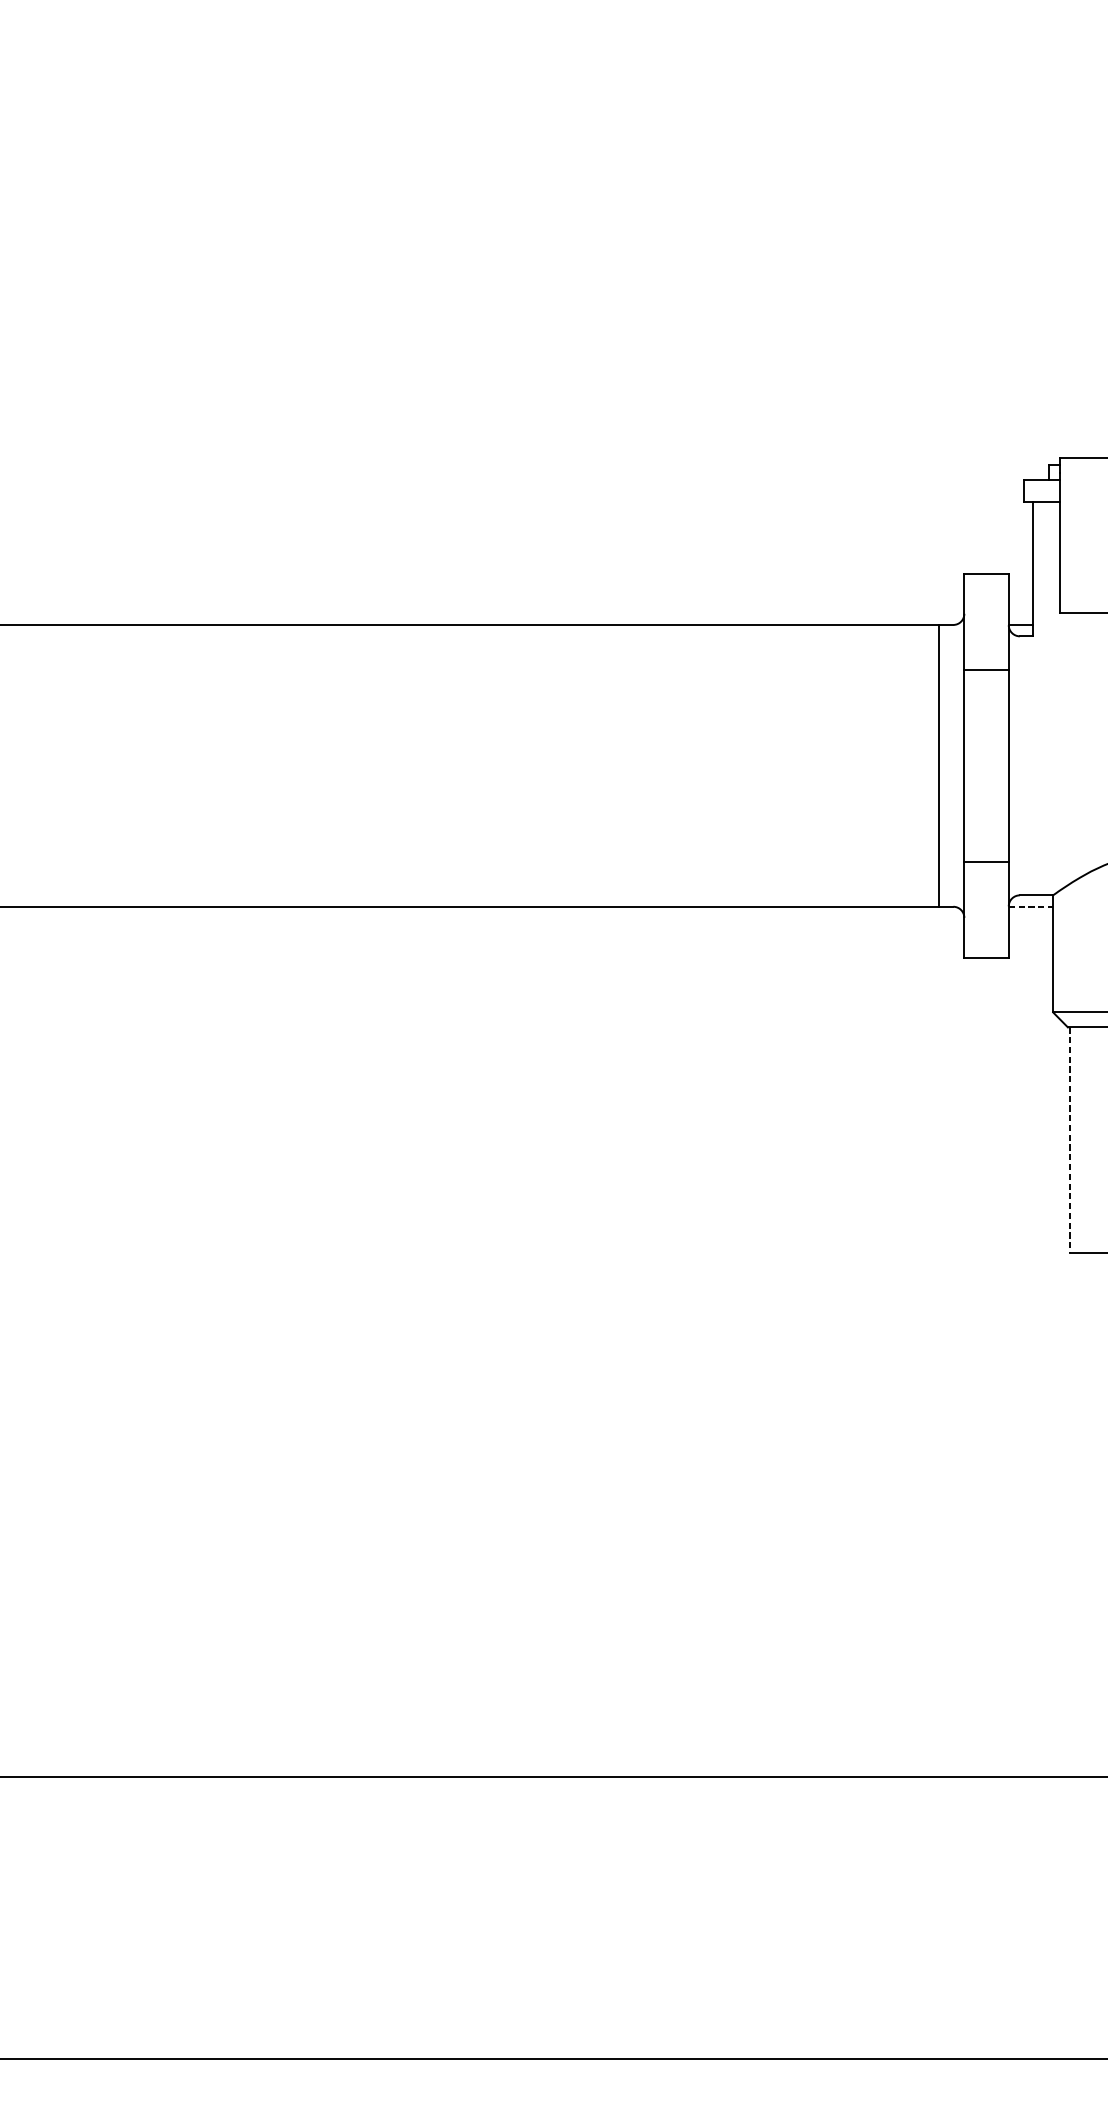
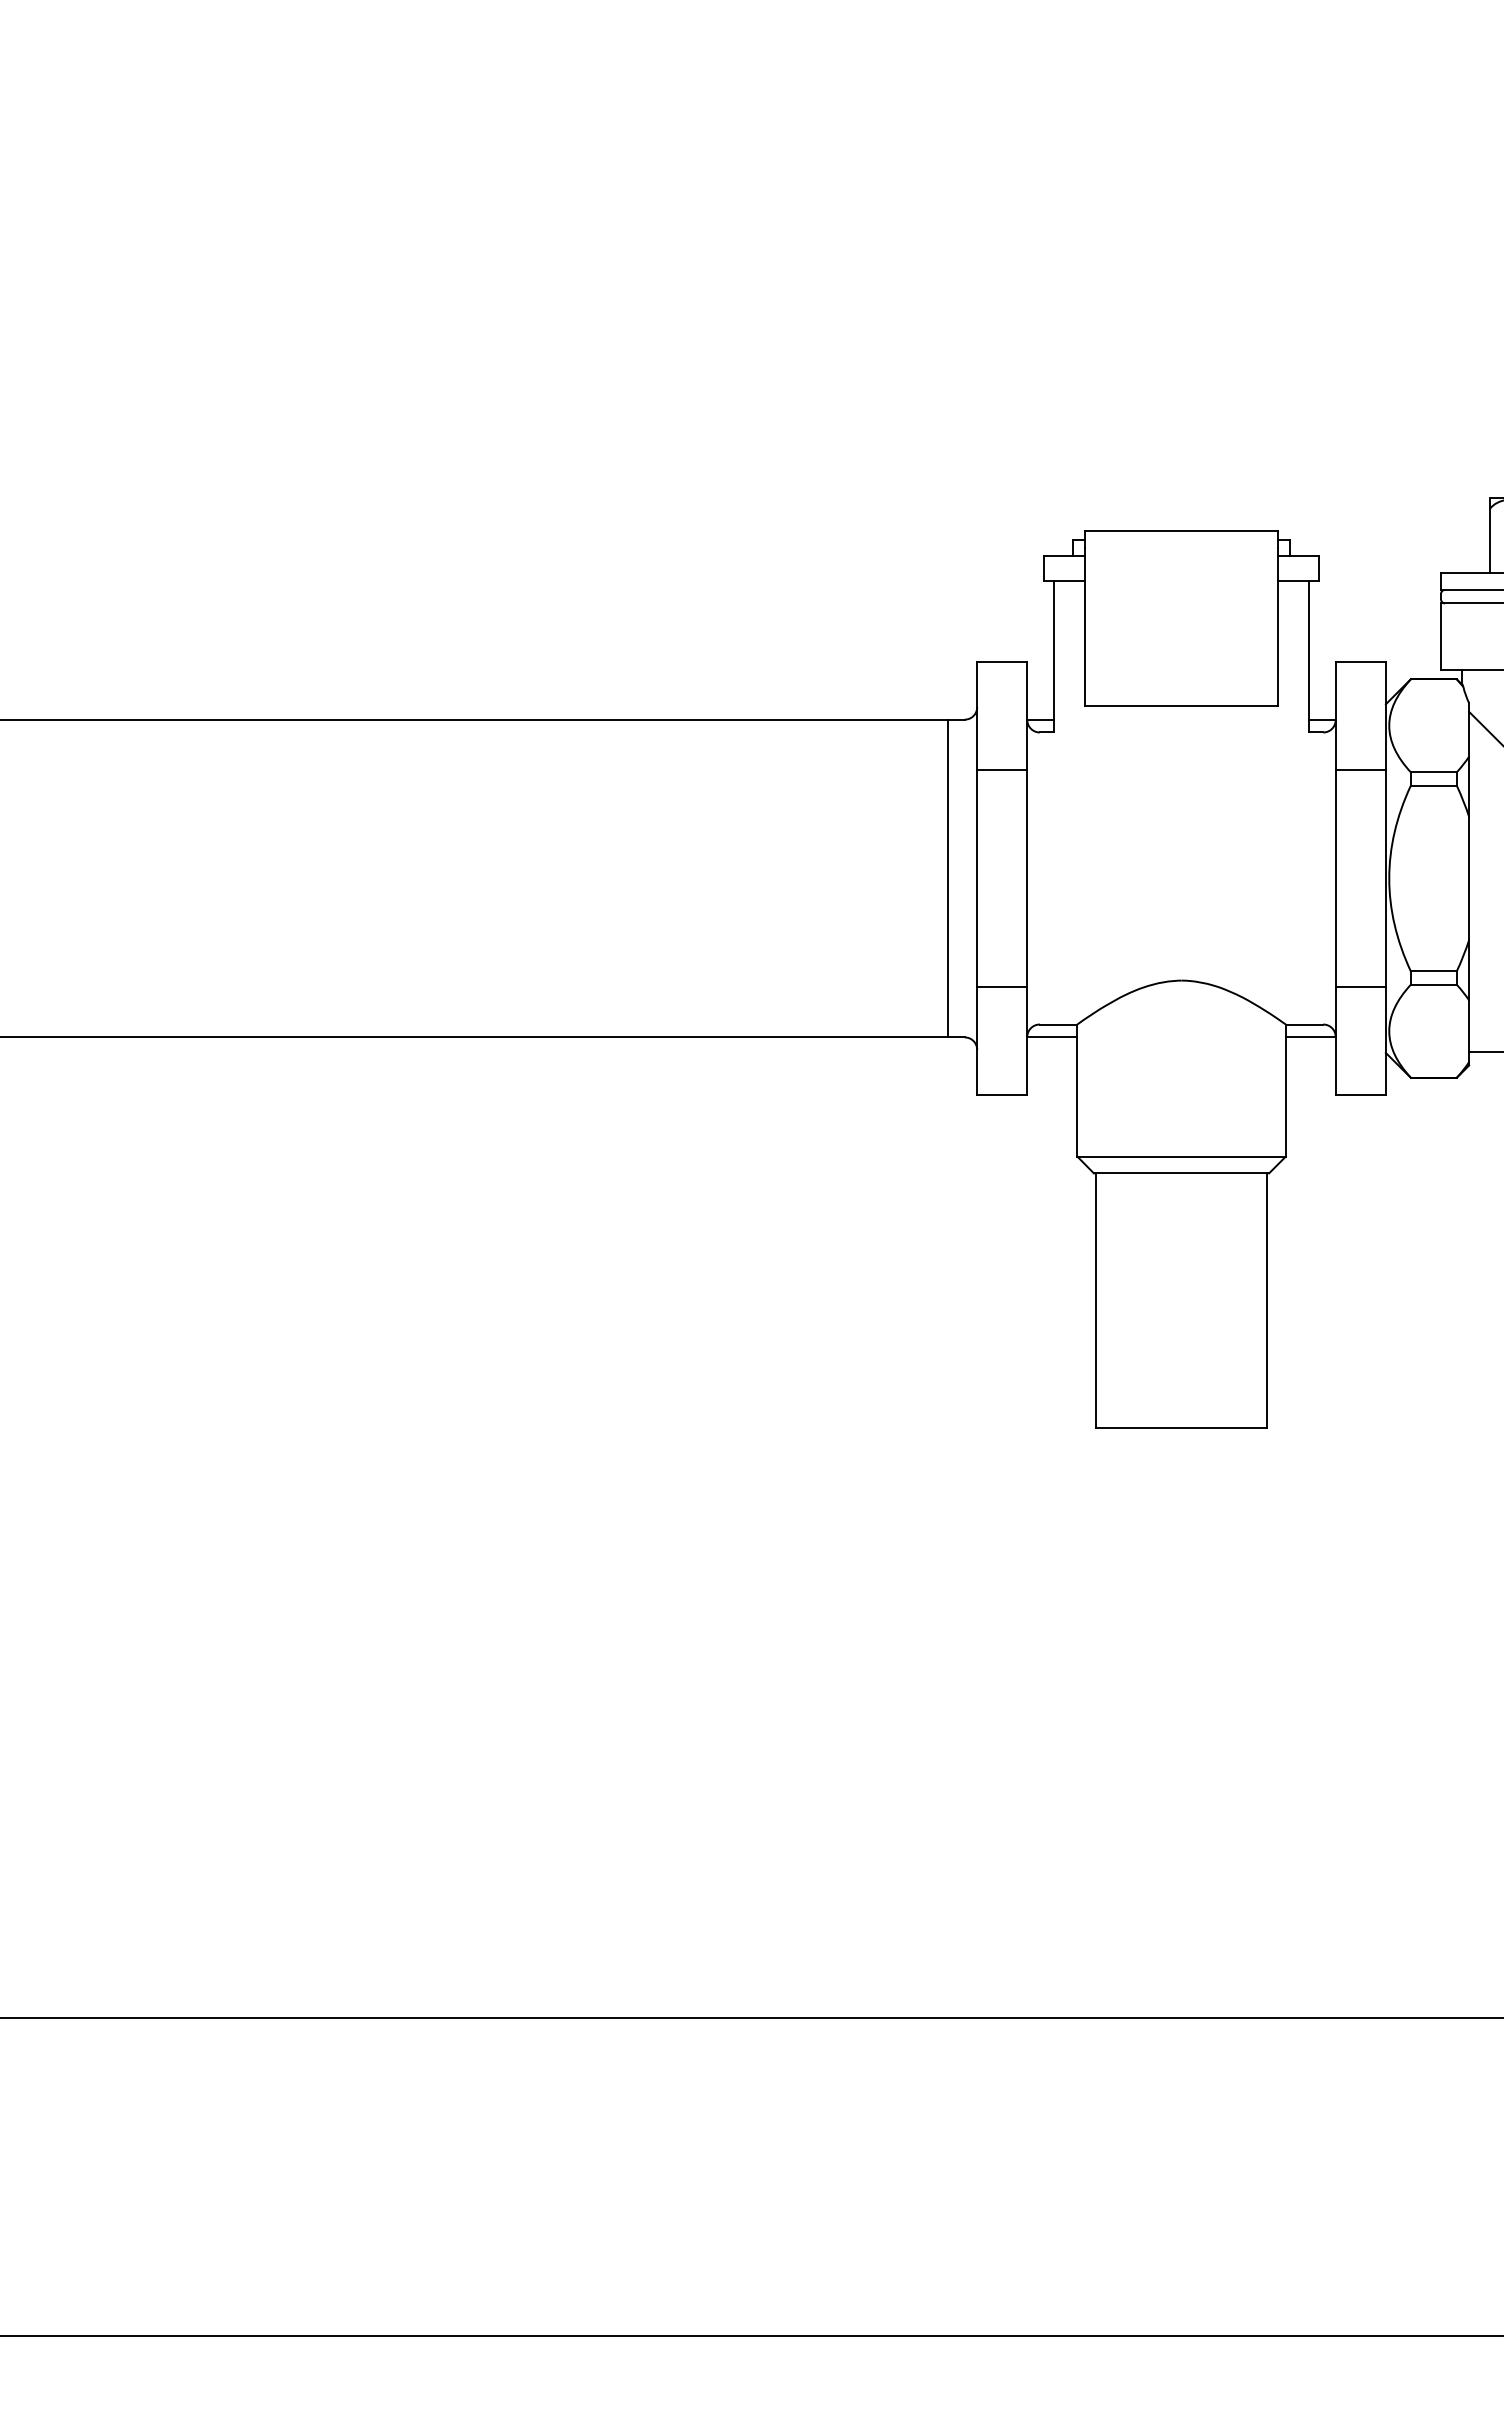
line: (1031, 906) -> (1052, 1037), dashed -> solid
line: (1070, 1140) -> (1096, 1301), dashed -> solid

